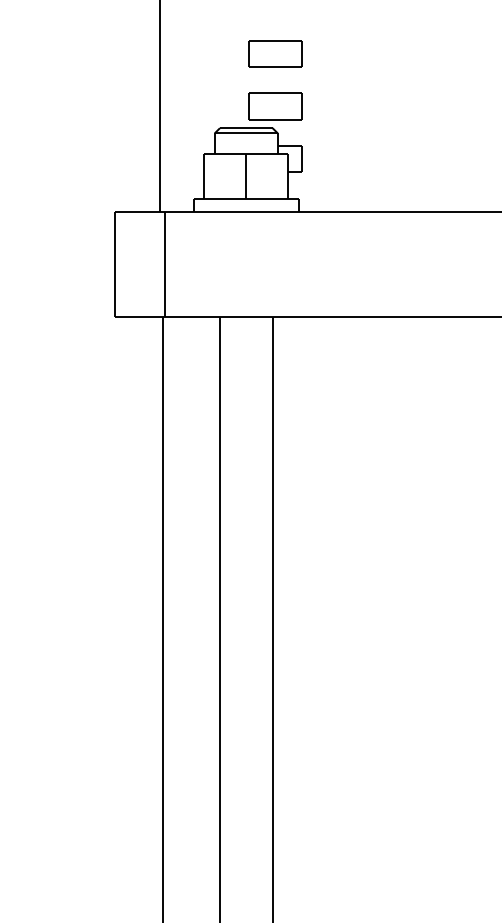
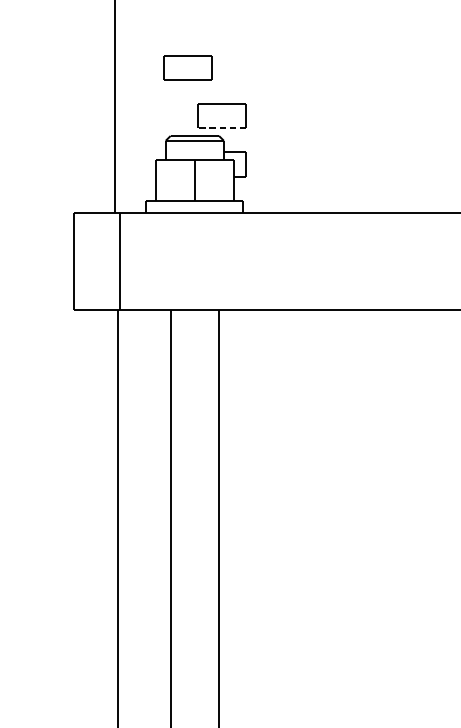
part: (275, 53) -> (187, 67), moved
line: (275, 119) -> (221, 127), solid -> dashed

